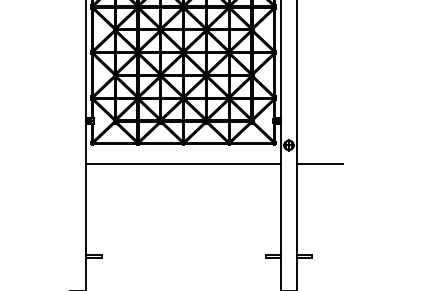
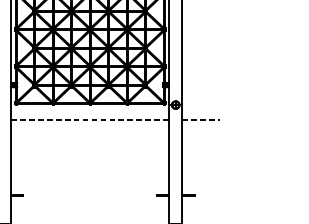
line: (184, 163) -> (90, 119), solid -> dashed
line: (320, 163) -> (201, 119), solid -> dashed

